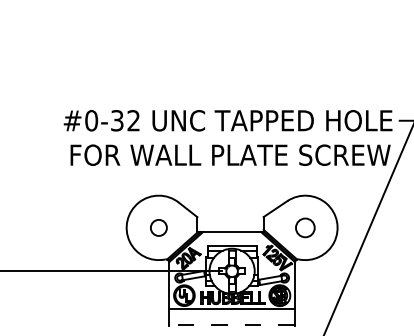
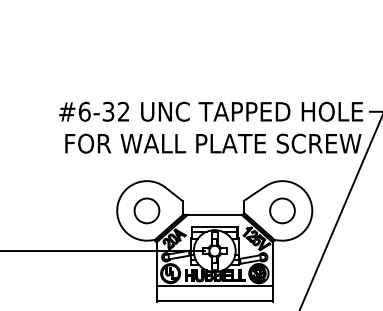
text: (91, 120) -> (84, 111), #0-32 -> #6-32
circle: (158, 227) -> (146, 210), size x1.67
circle: (305, 227) -> (282, 210), size x1.43
line: (231, 324) -> (214, 300), dashed -> solid

